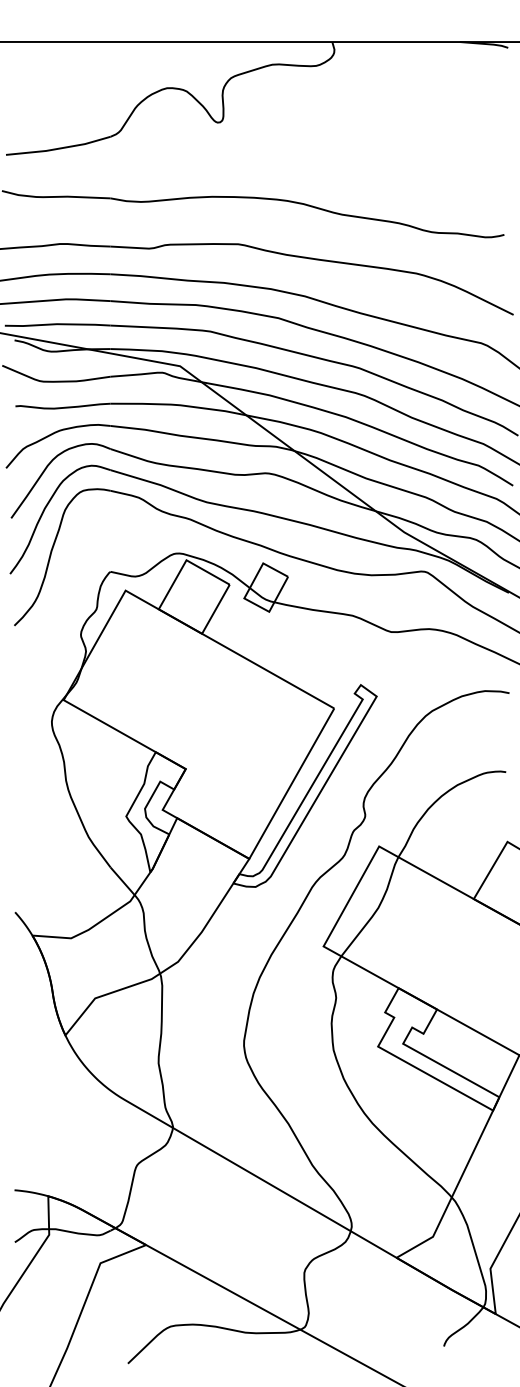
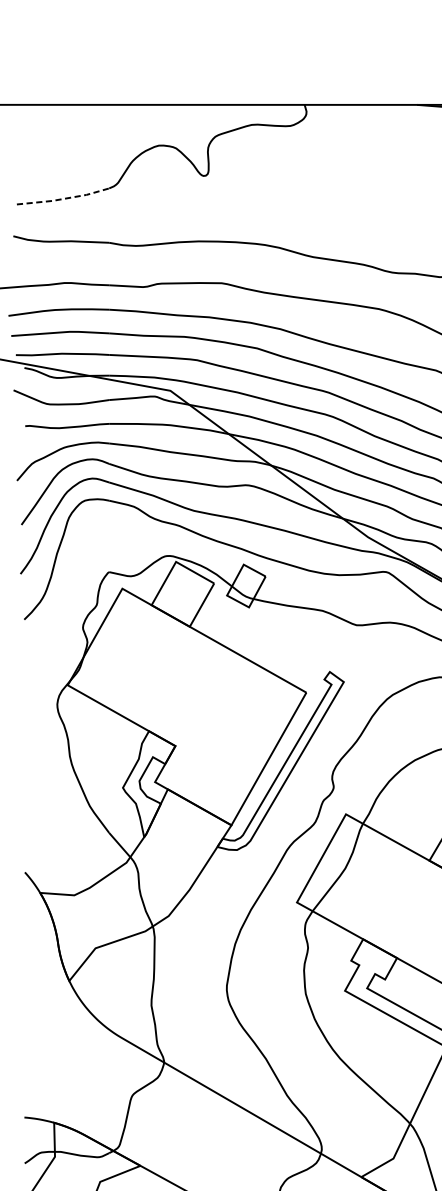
line: (58, 148) -> (63, 198), solid -> dashed

